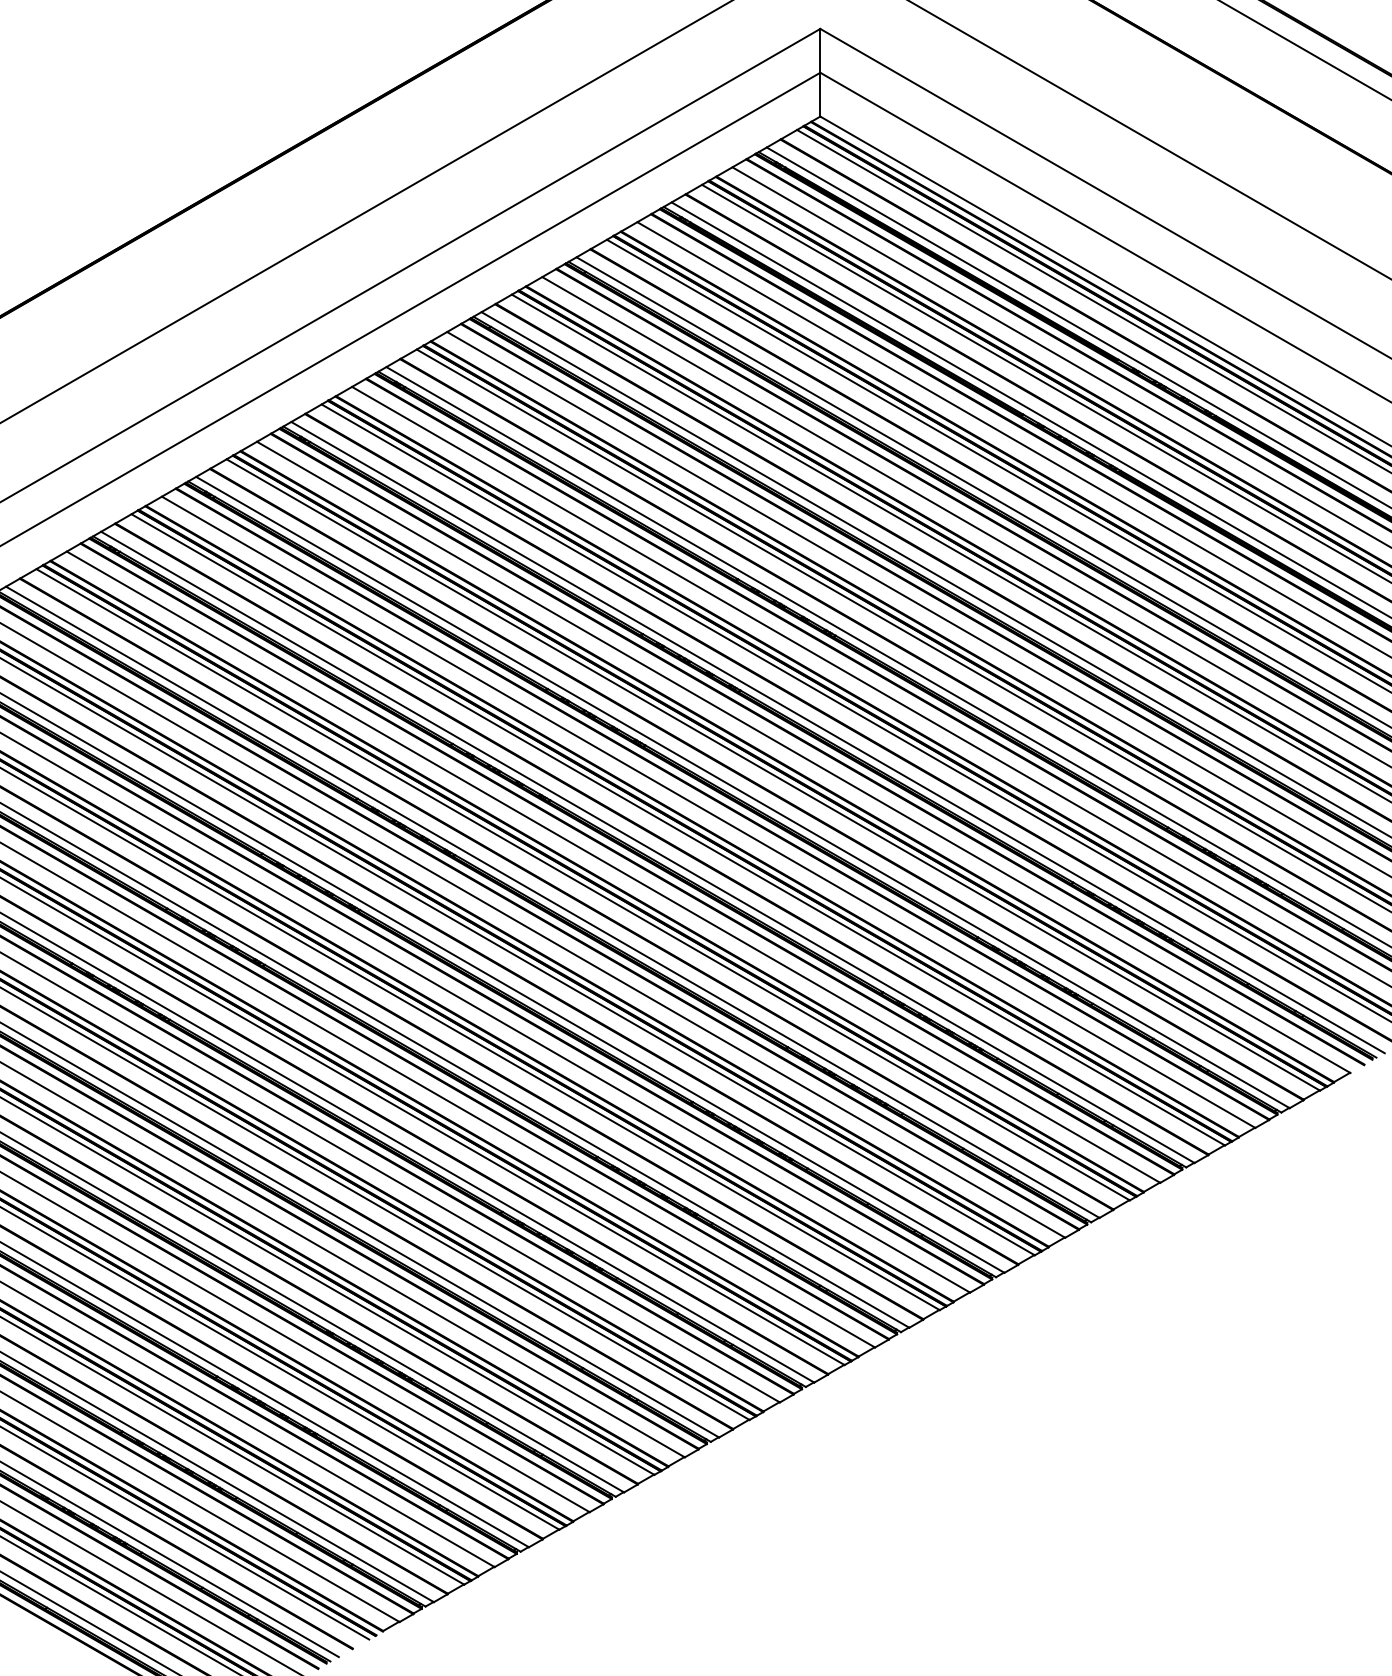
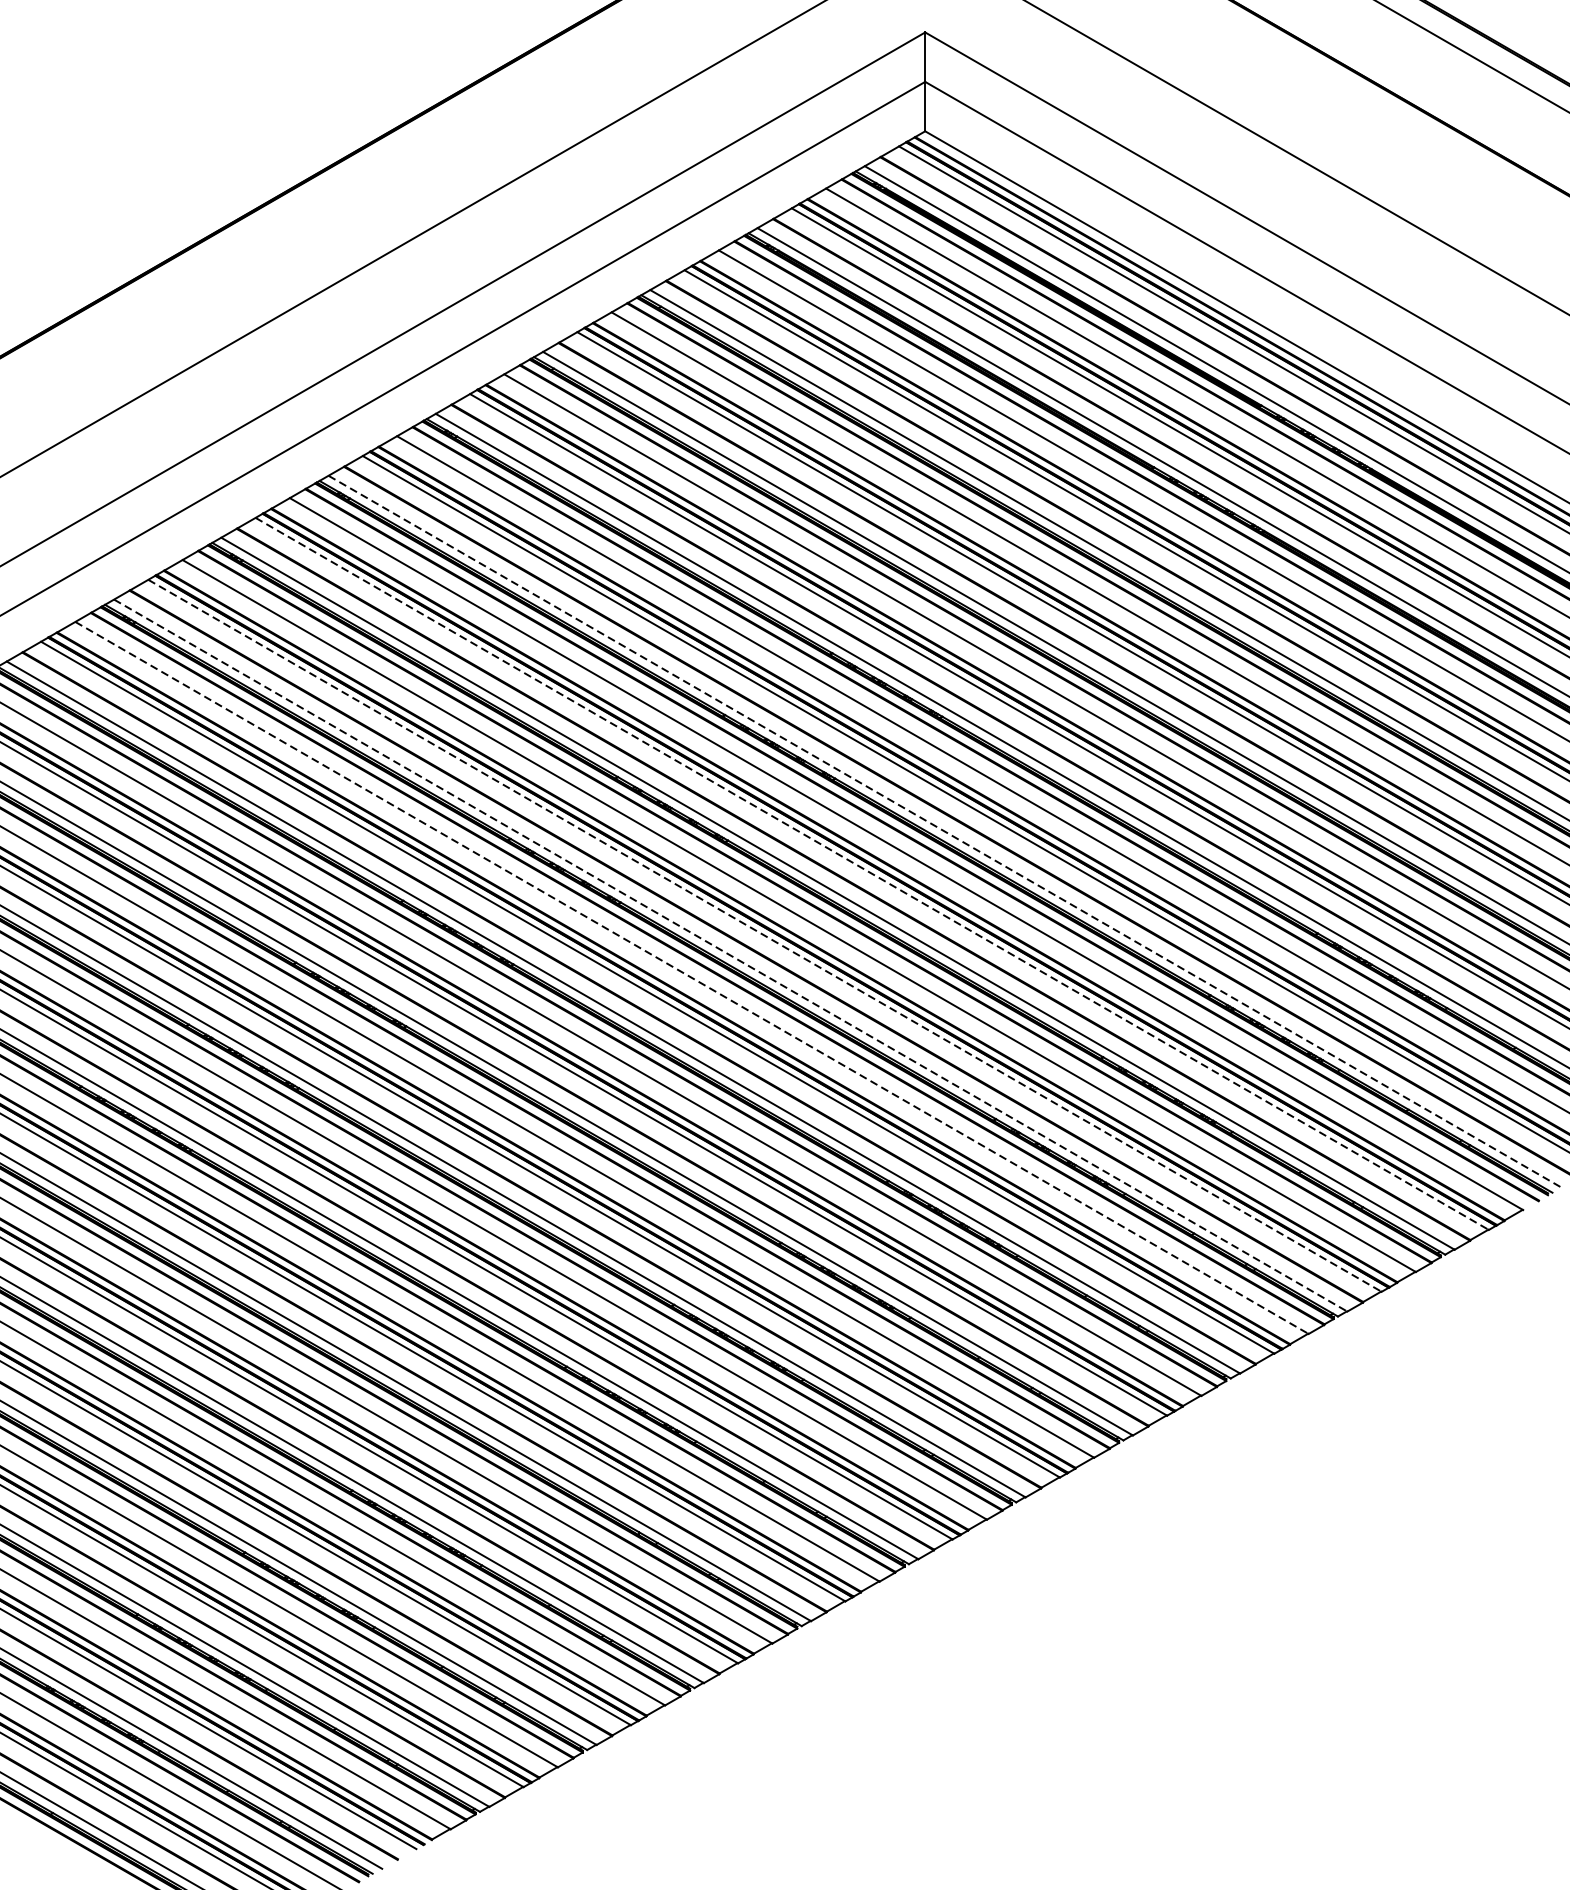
line: (838, 737) -> (945, 831), solid -> dashed
line: (773, 775) -> (872, 874), solid -> dashed
line: (678, 830) -> (765, 936), solid -> dashed
line: (648, 847) -> (731, 955), solid -> dashed
line: (614, 867) -> (693, 978), solid -> dashed

